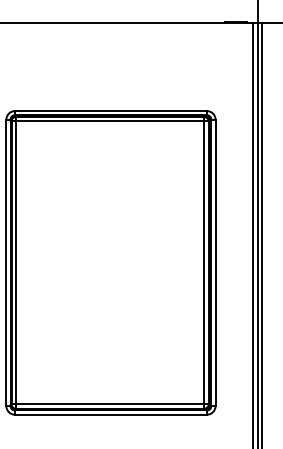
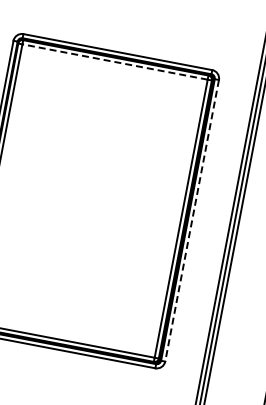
line: (109, 121) -> (114, 62), solid -> dashed
line: (215, 263) -> (191, 221), solid -> dashed

